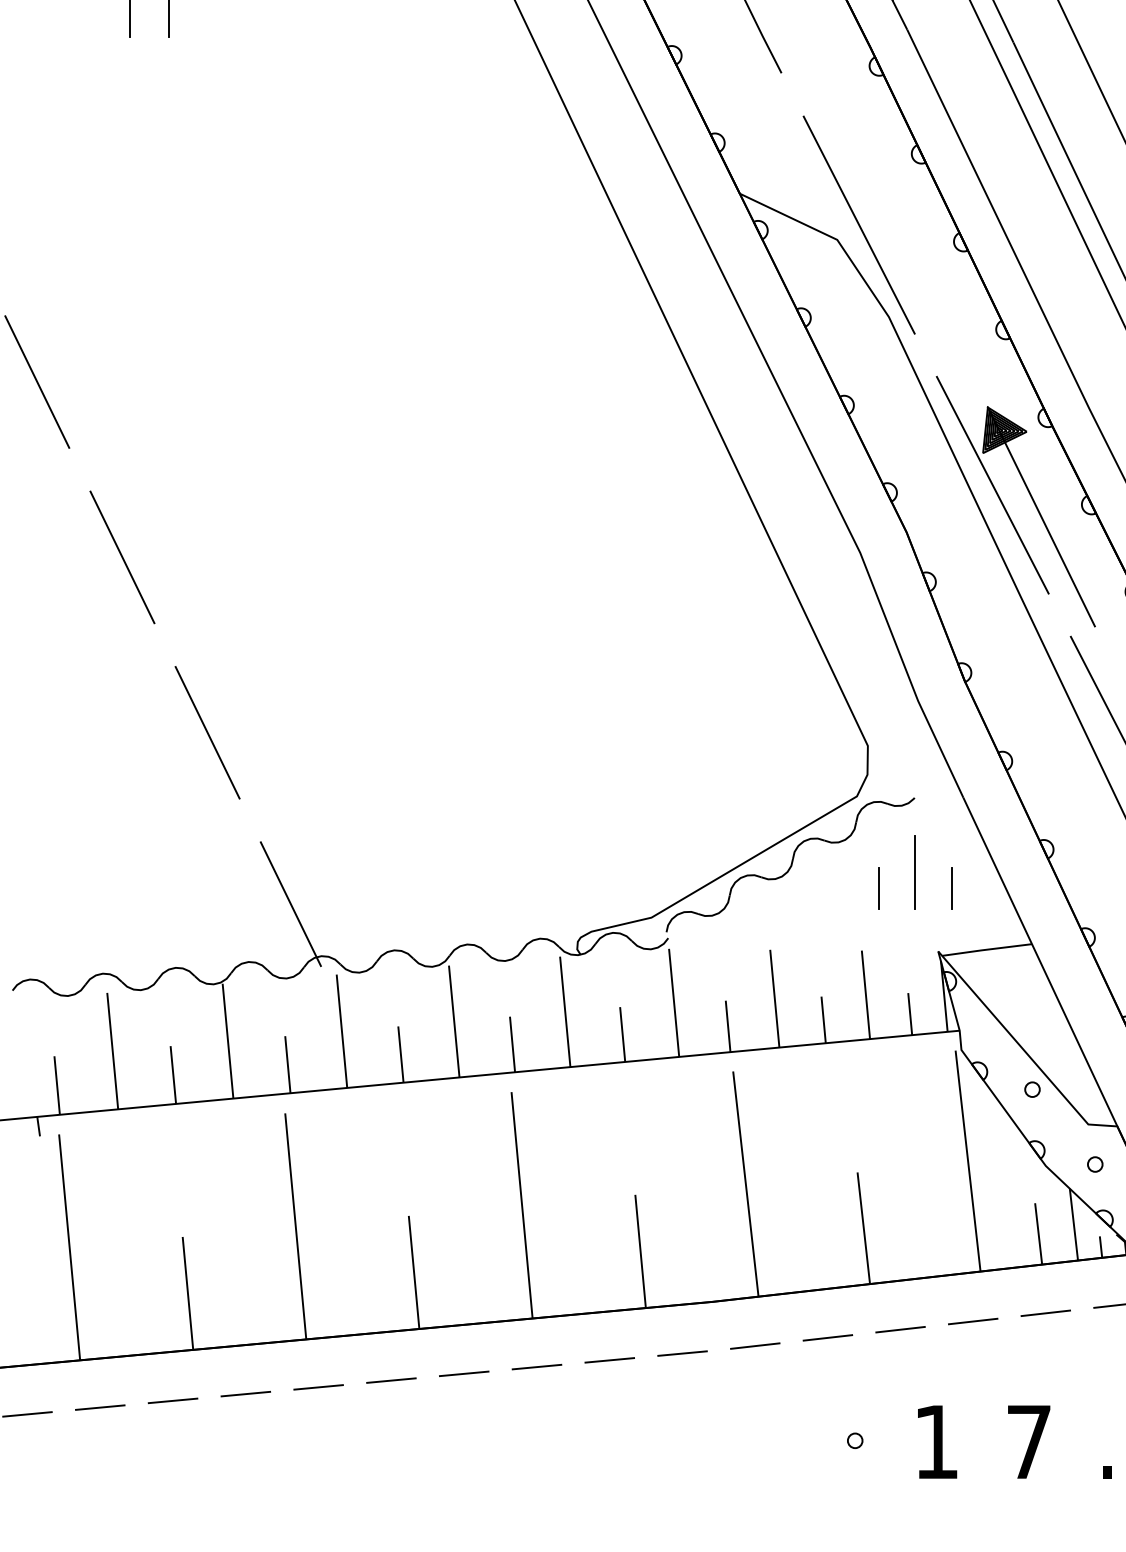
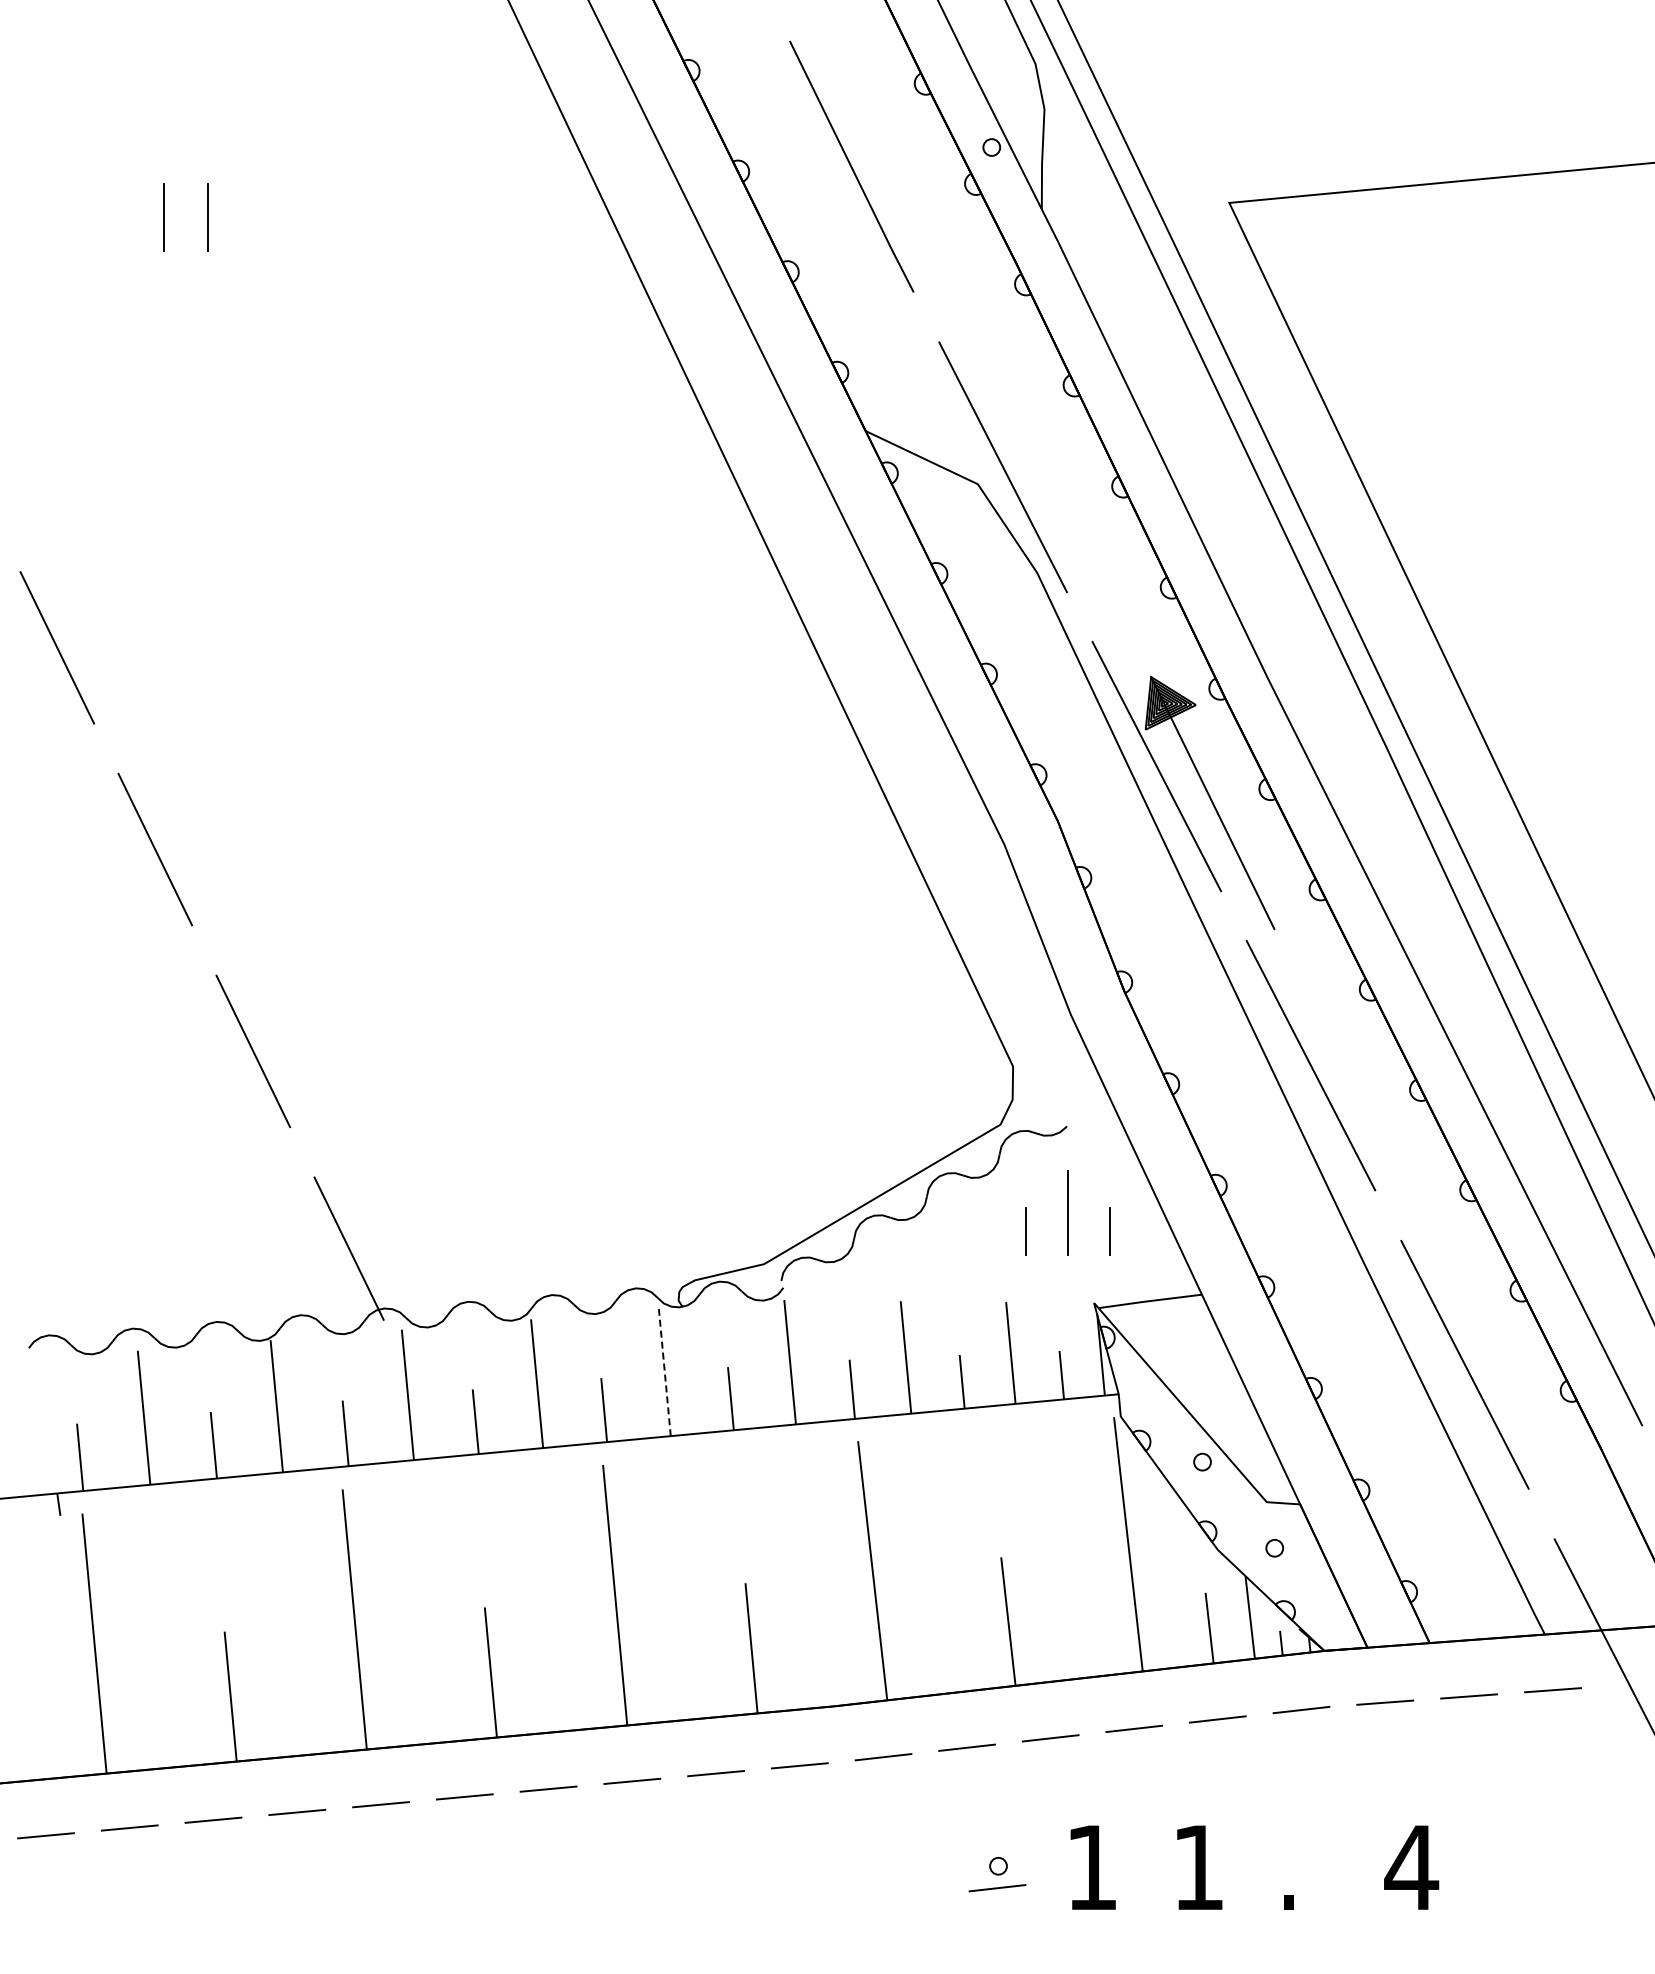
line: (564, 1011) -> (664, 1372), solid -> dashed
text: (1029, 1441) -> (1198, 1867), 7 -> 1
line: (854, 1460) -> (997, 1888), added

